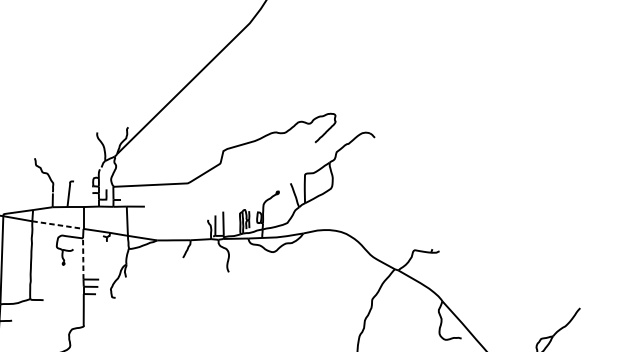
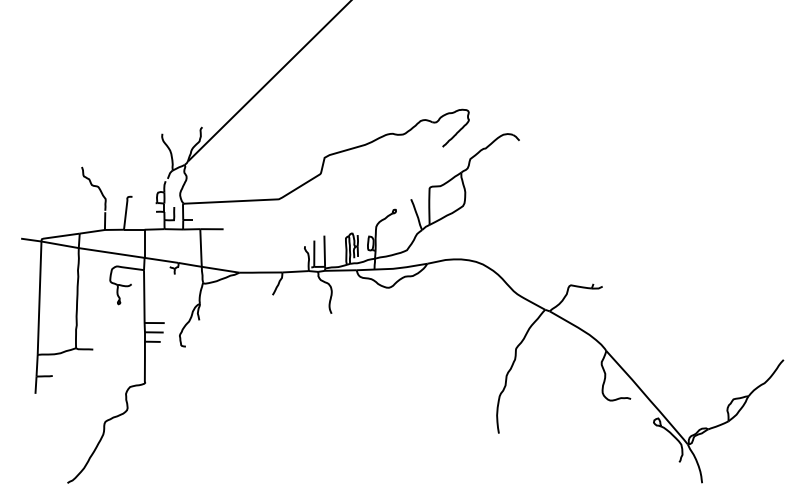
line: (58, 225) -> (112, 253), dashed -> solid
line: (83, 258) -> (144, 296), dashed -> solid

